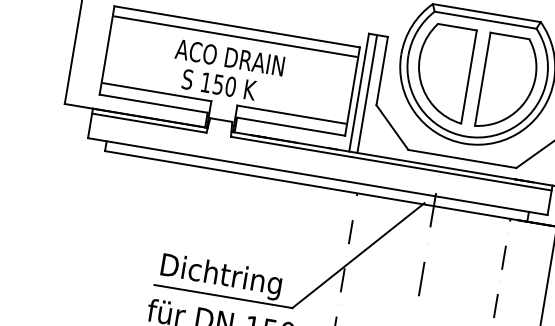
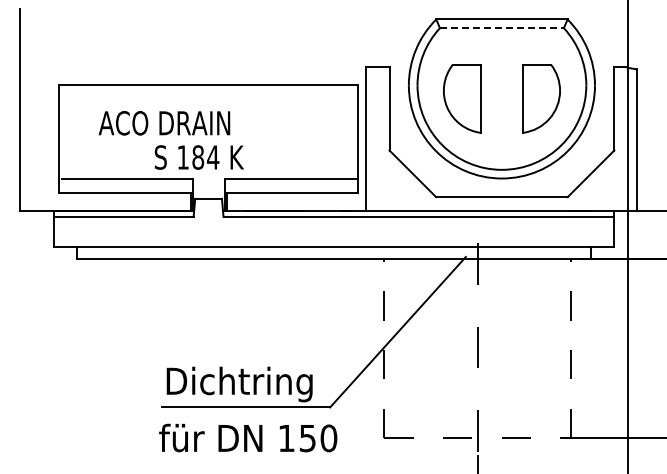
line: (485, 20) -> (501, 28), solid -> dashed
line: (235, 36) -> (208, 97), removed
text: (229, 57) -> (164, 123), moved
part: (443, 72) -> (462, 98), size x0.6
part: (508, 83) -> (541, 98), size x0.6
text: (224, 85) -> (205, 157), 150 -> 184
line: (367, 94) -> (376, 139), removed

